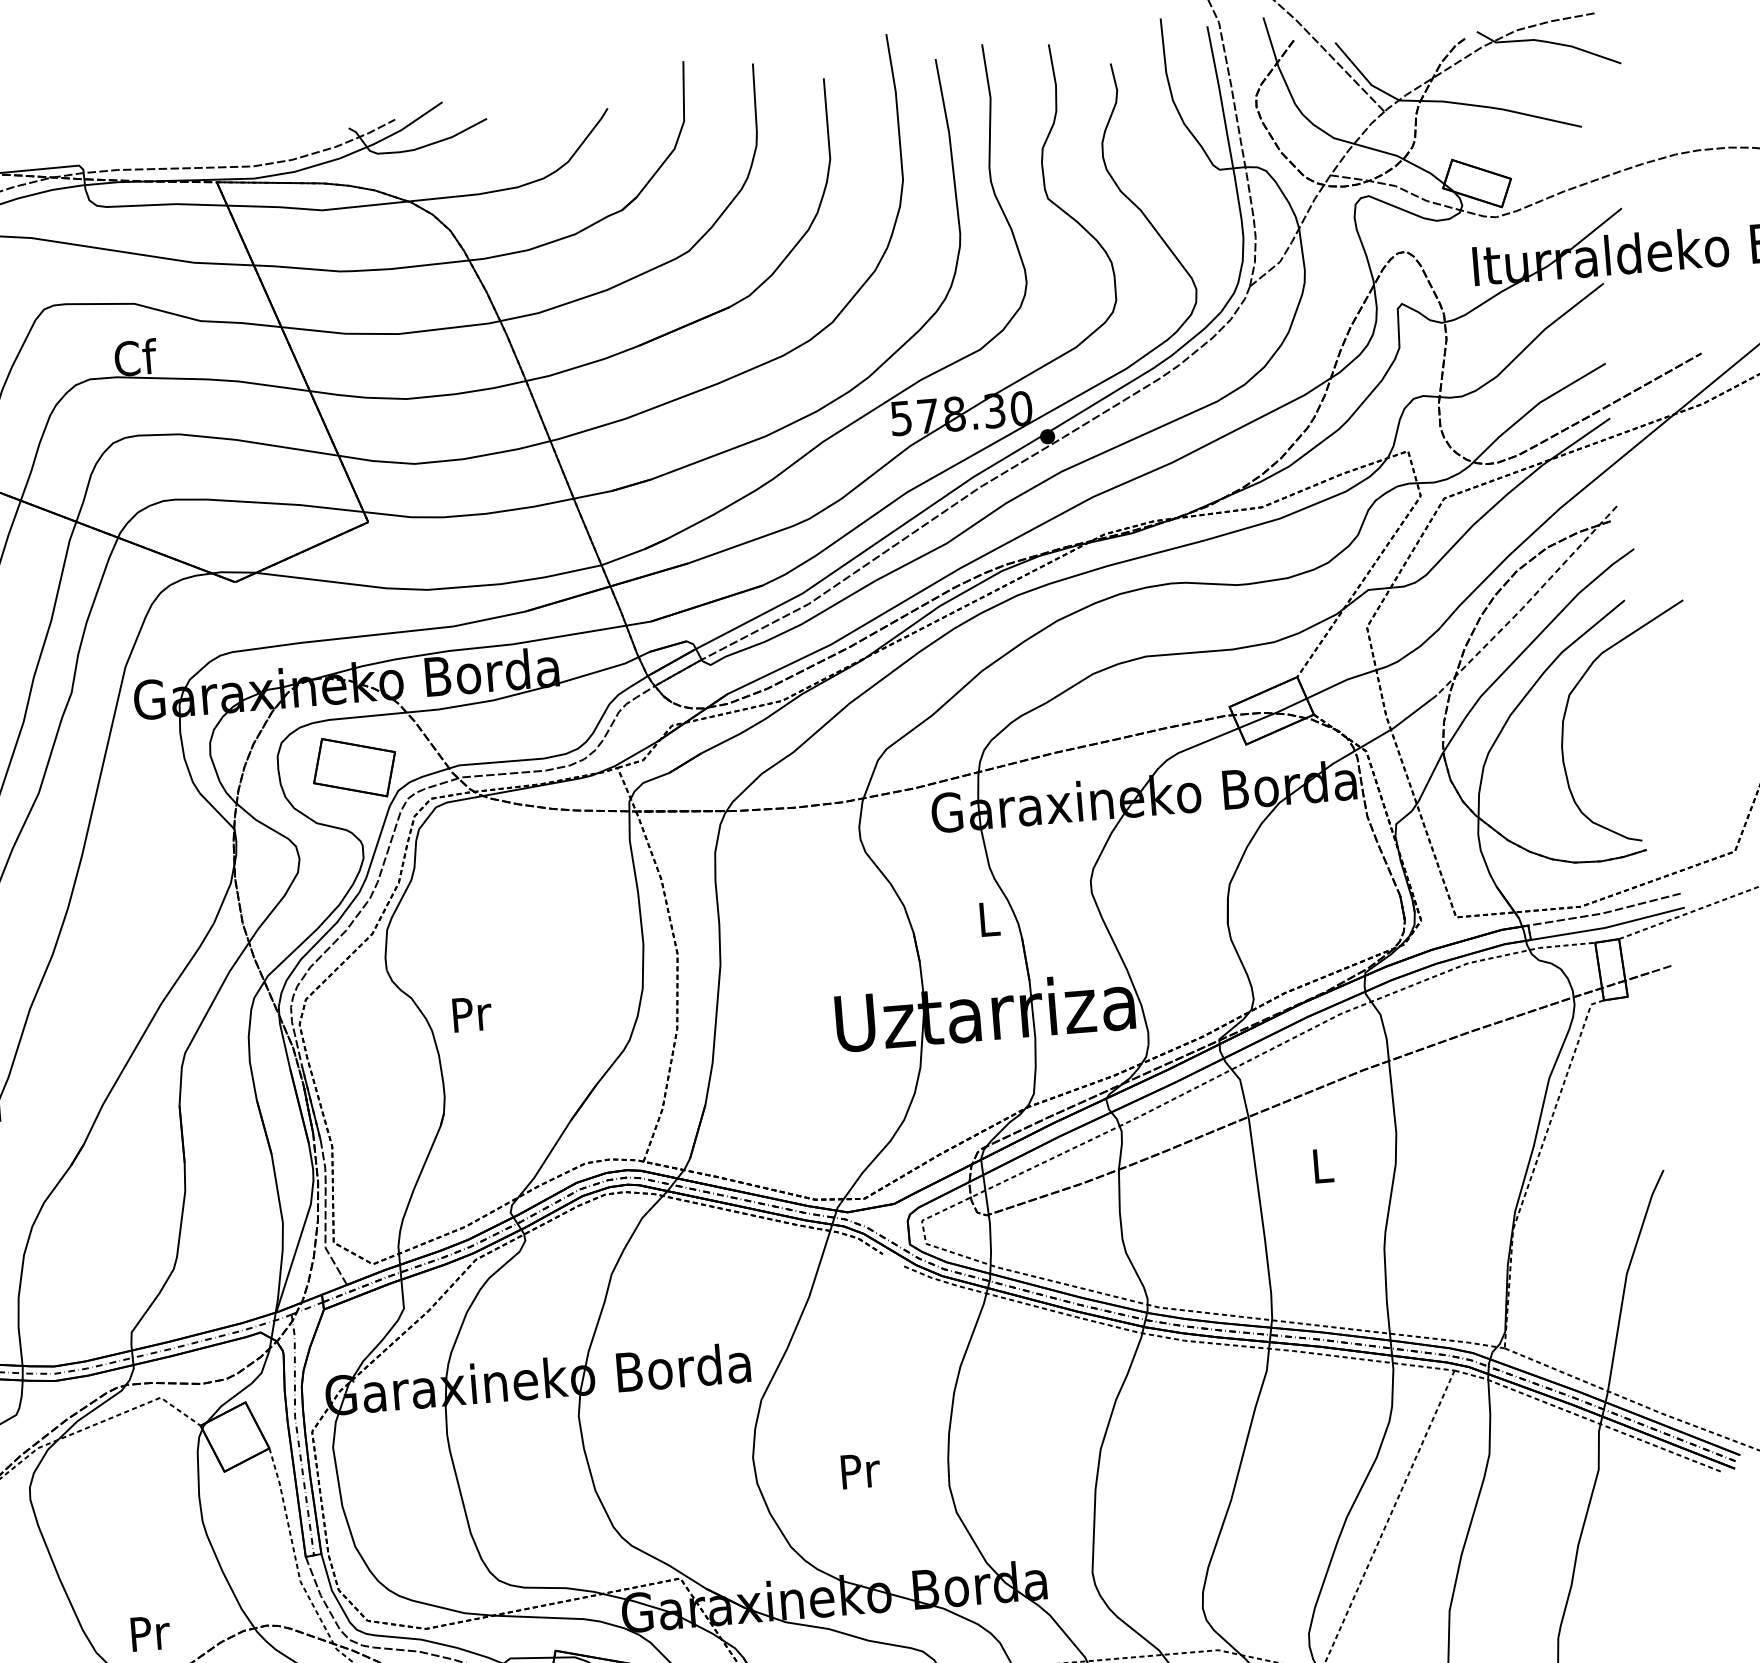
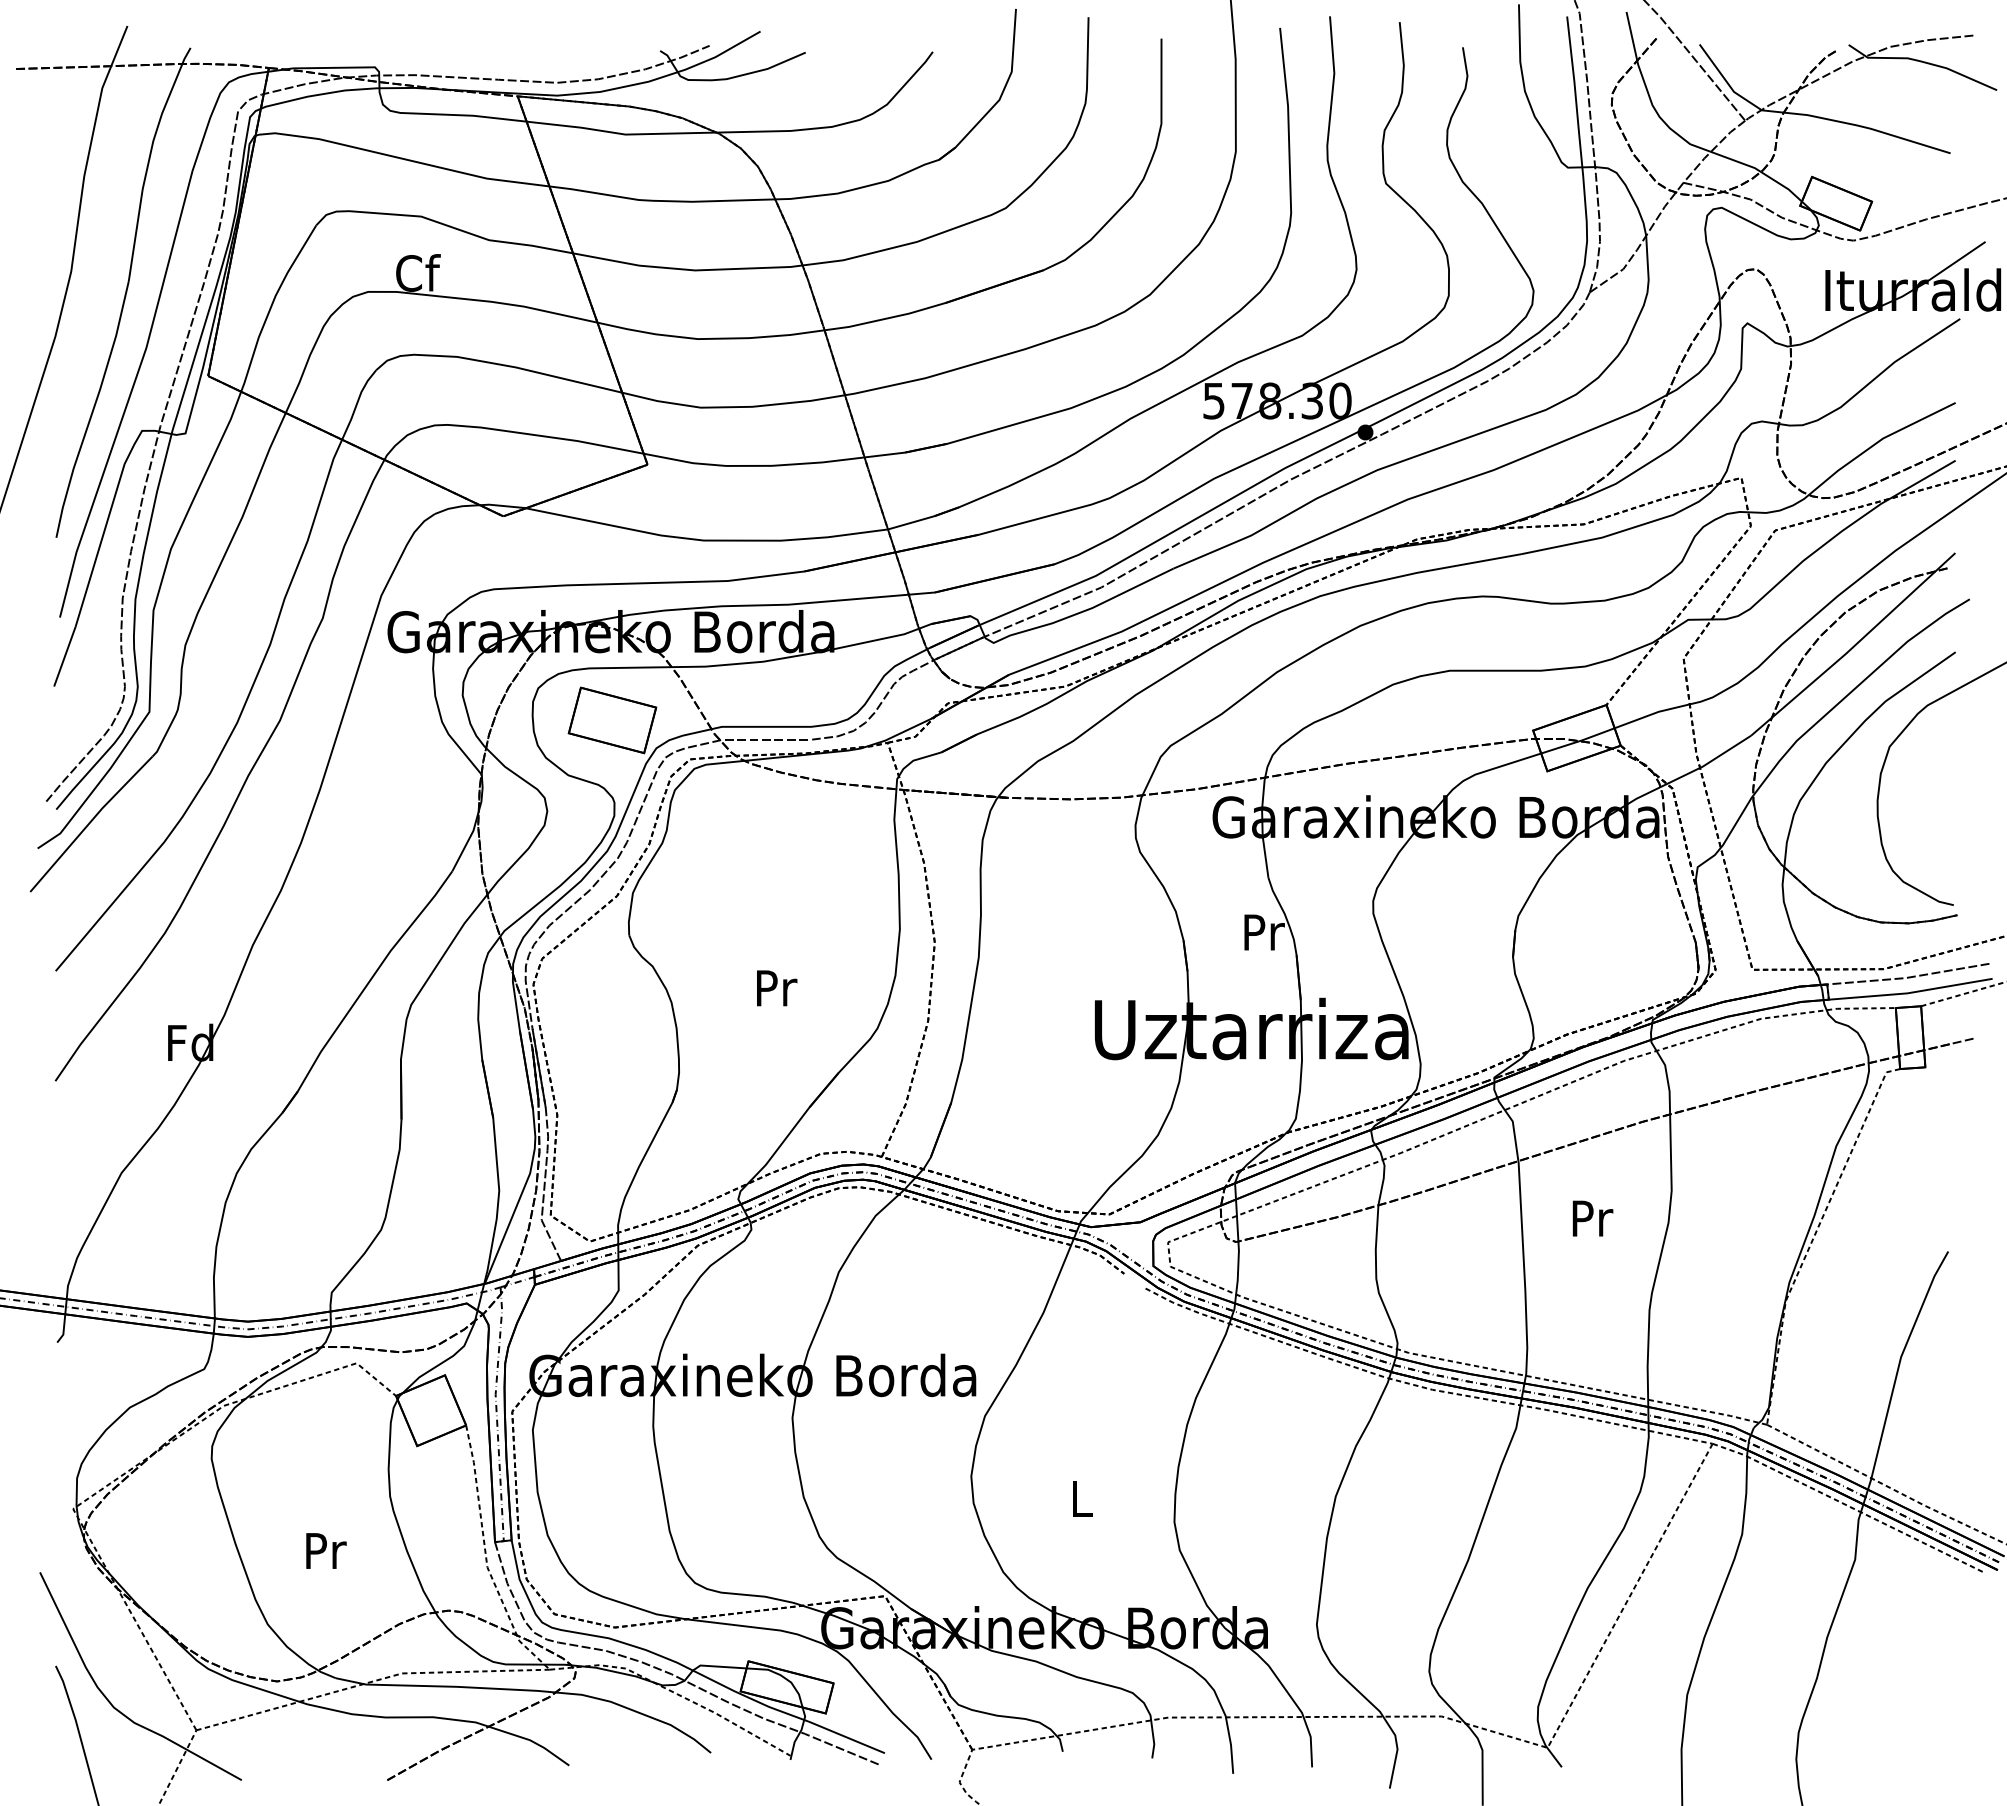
line: (1528, 602) -> (1854, 646), dashed -> solid
text: (989, 919) -> (1264, 932), L -> Pr
text: (472, 1014) -> (777, 988), moved
text: (1323, 1165) -> (1592, 1218), L -> Pr
text: (861, 1470) -> (1083, 1498), Pr -> L
text: (150, 1632) -> (326, 1550), moved

